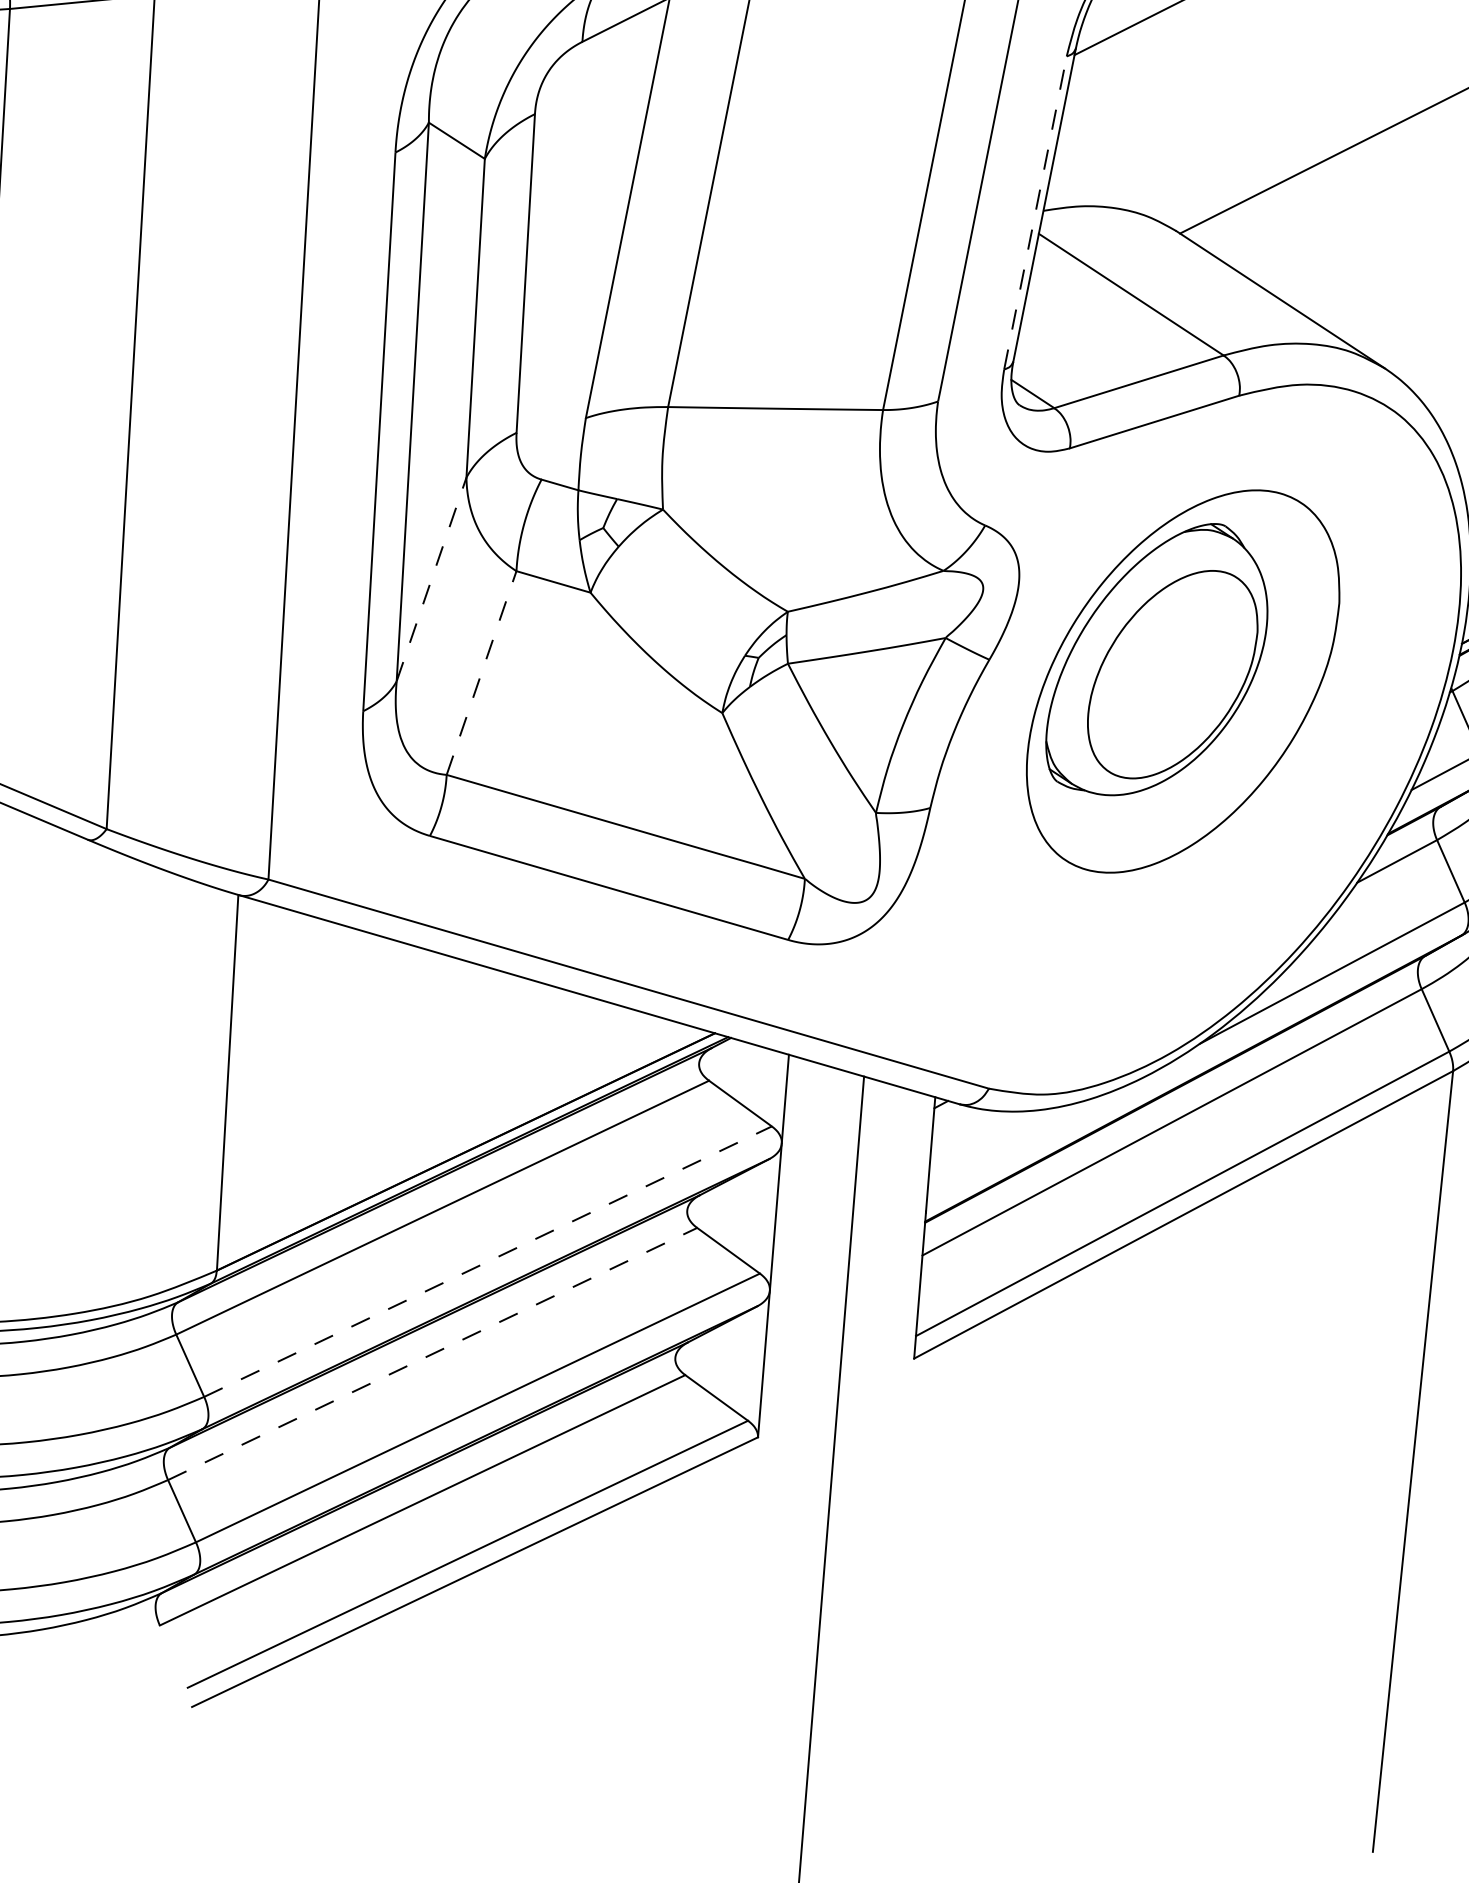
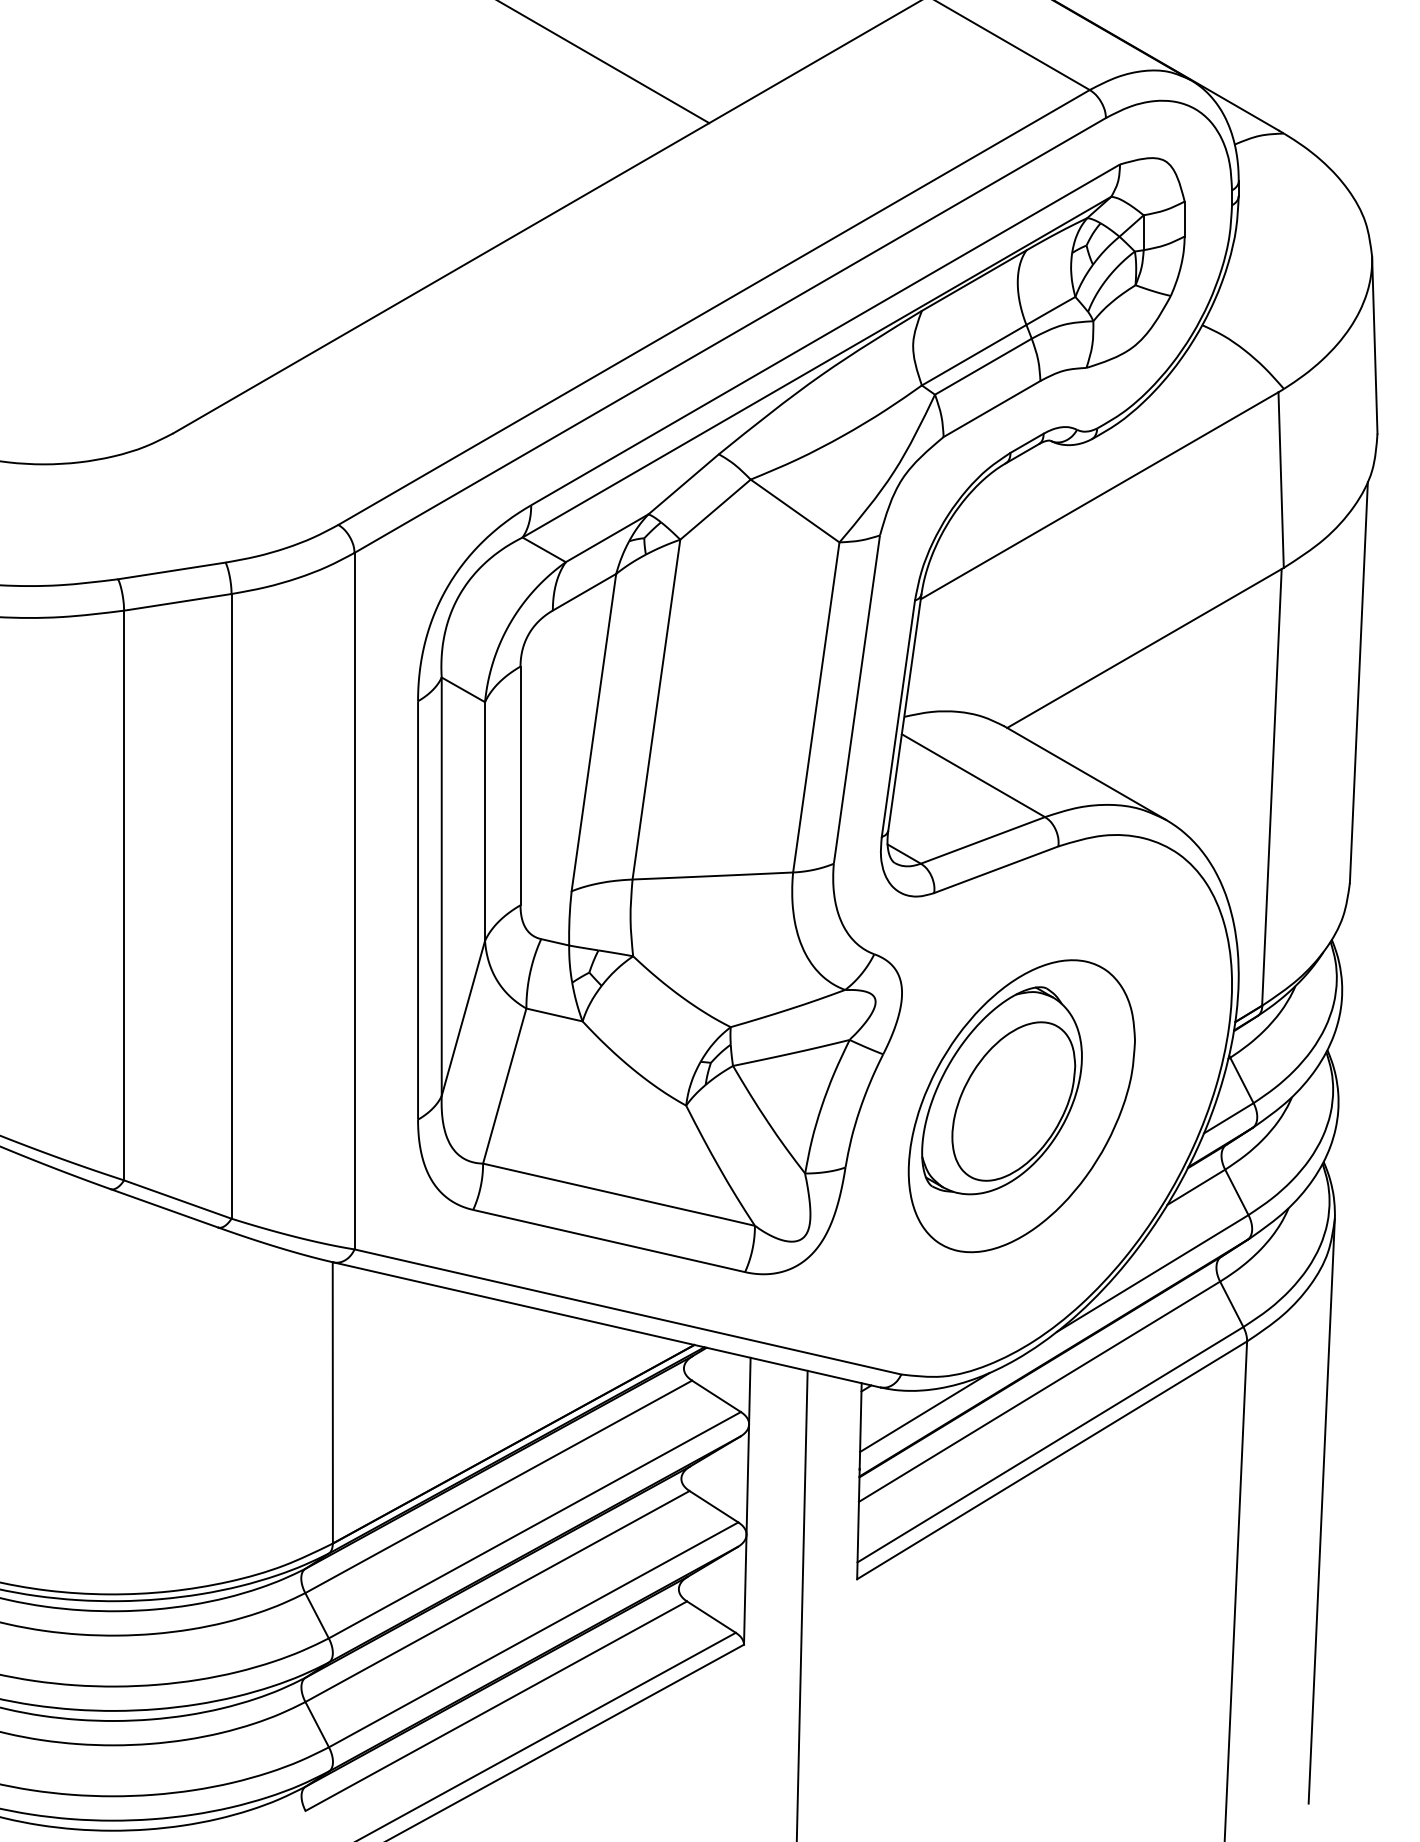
line: (1035, 212) -> (898, 718), dashed -> solid
line: (431, 579) -> (463, 1018), dashed -> solid
line: (481, 673) -> (504, 1086), dashed -> solid
part: (1182, 681) -> (1021, 1106), moved
line: (1016, 1141) -> (924, 1412), added
line: (488, 1260) -> (535, 1524), dashed -> solid
line: (432, 1353) -> (497, 1596), dashed -> solid

